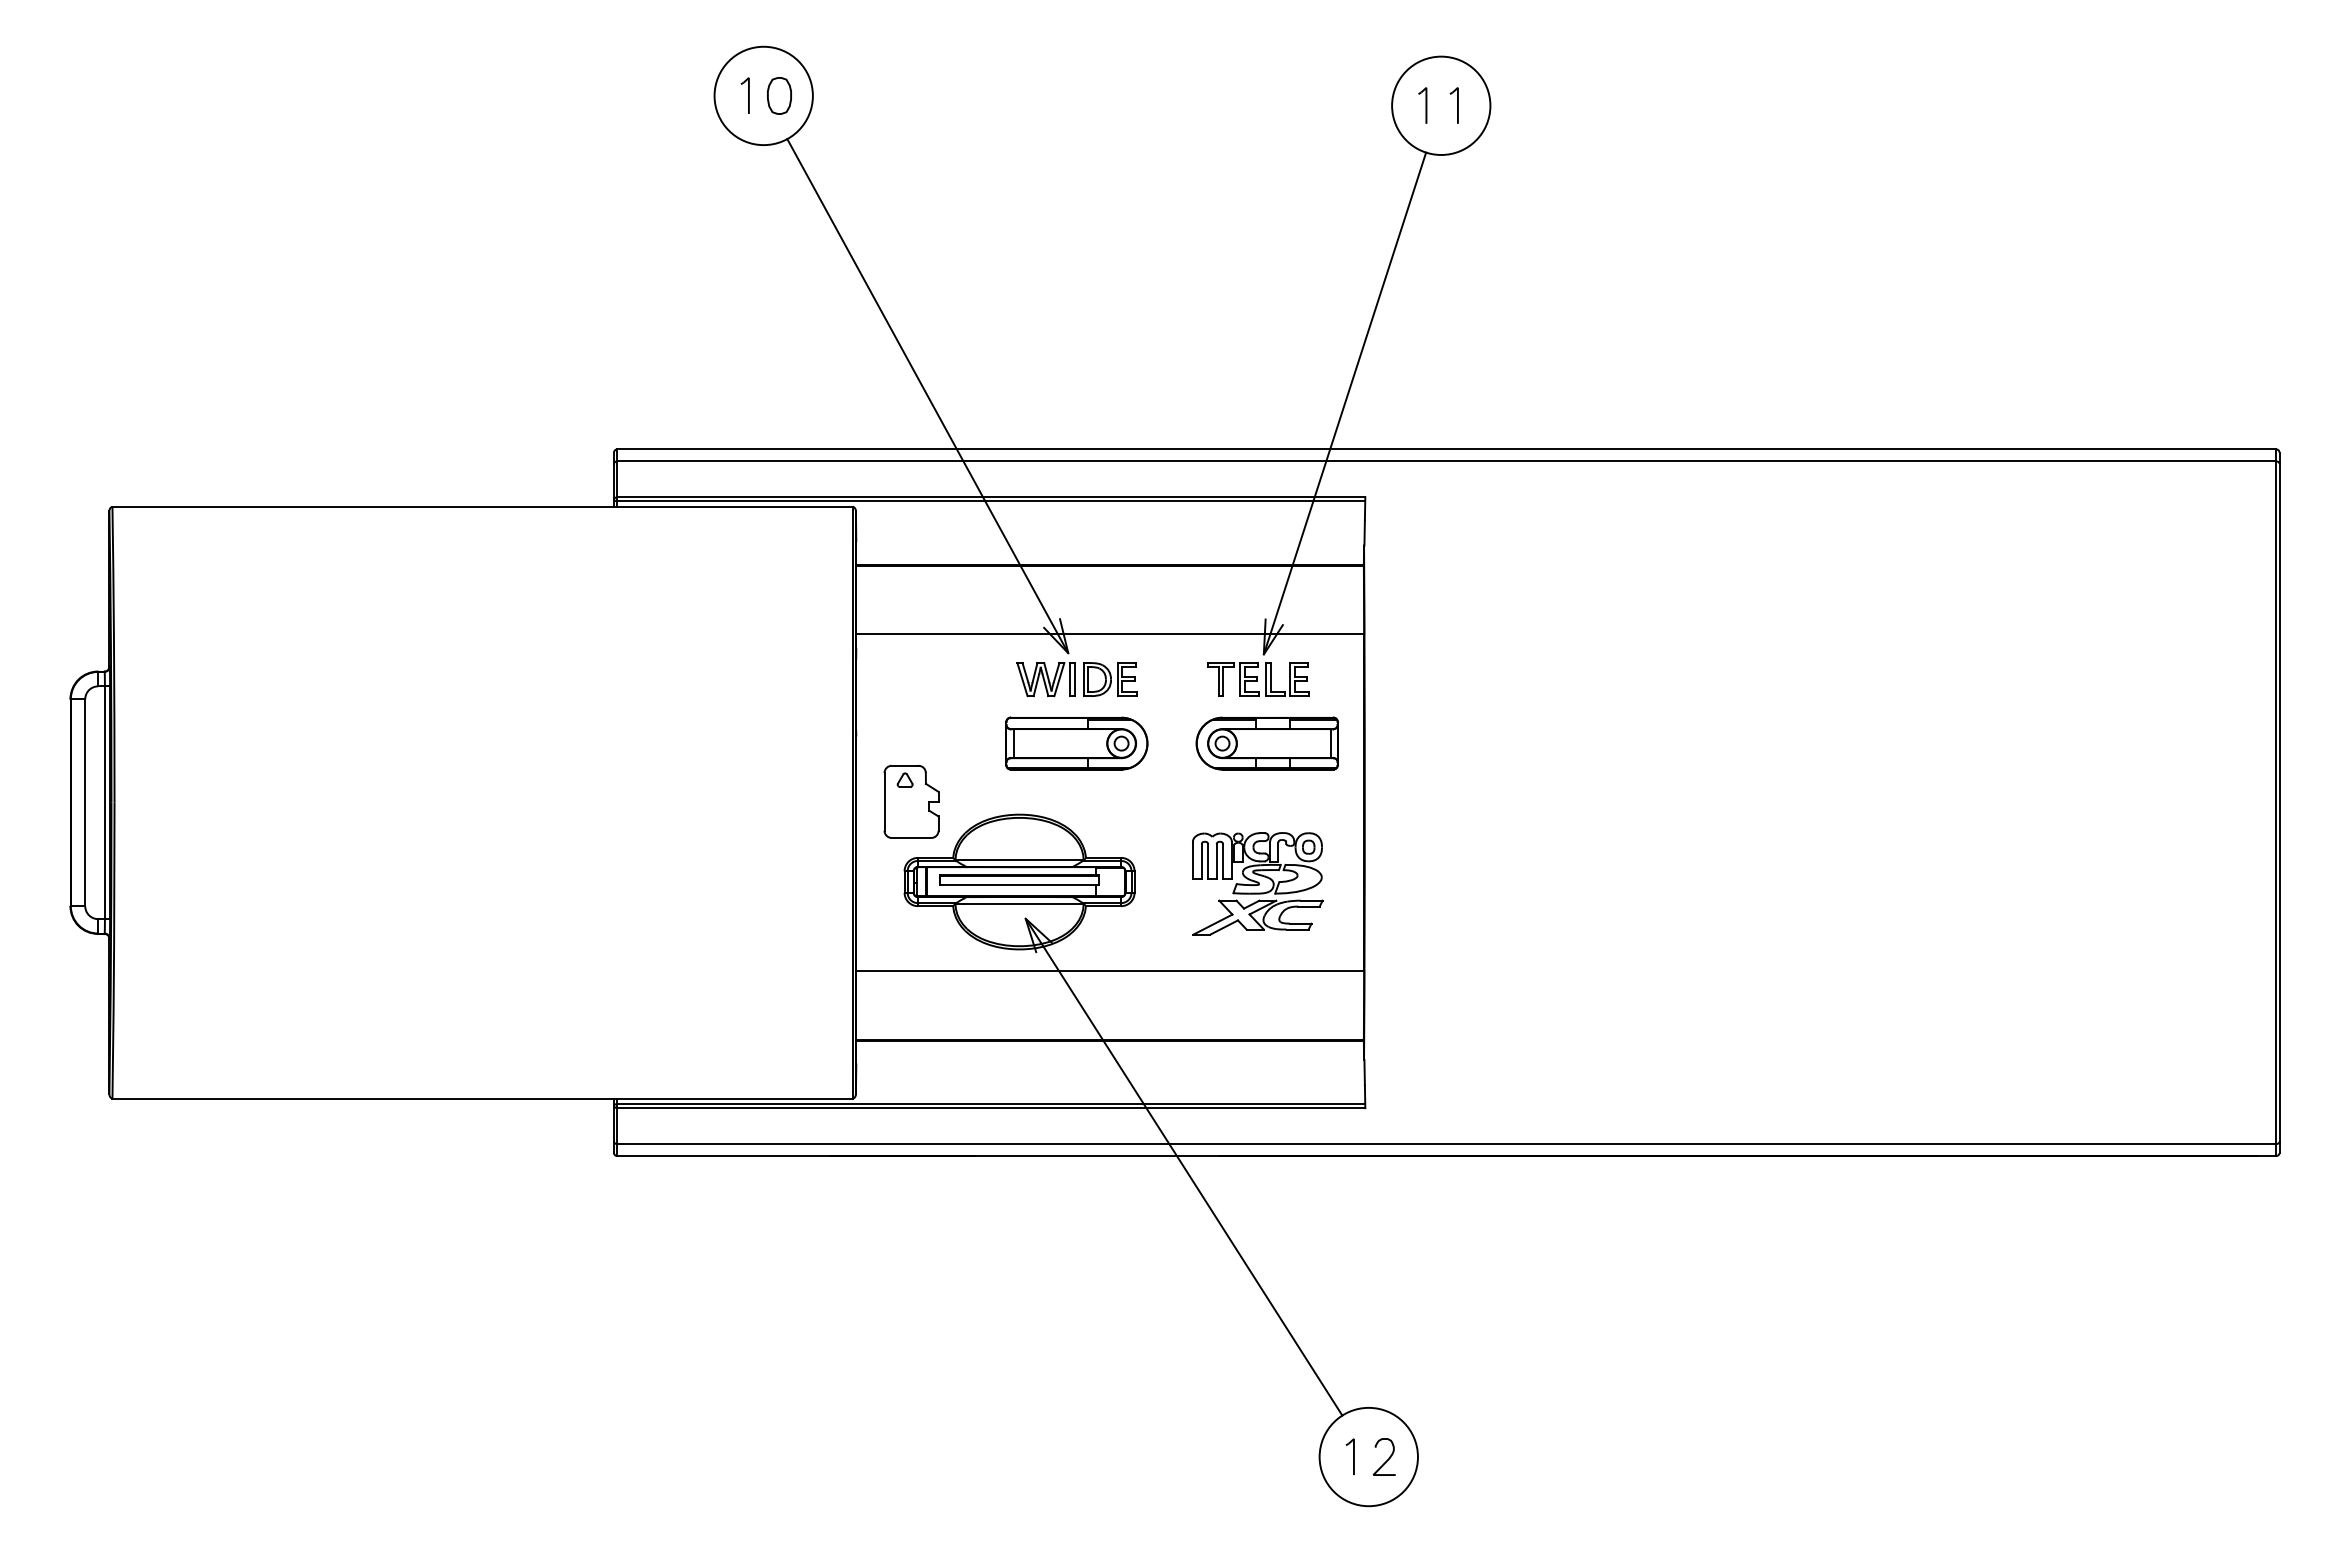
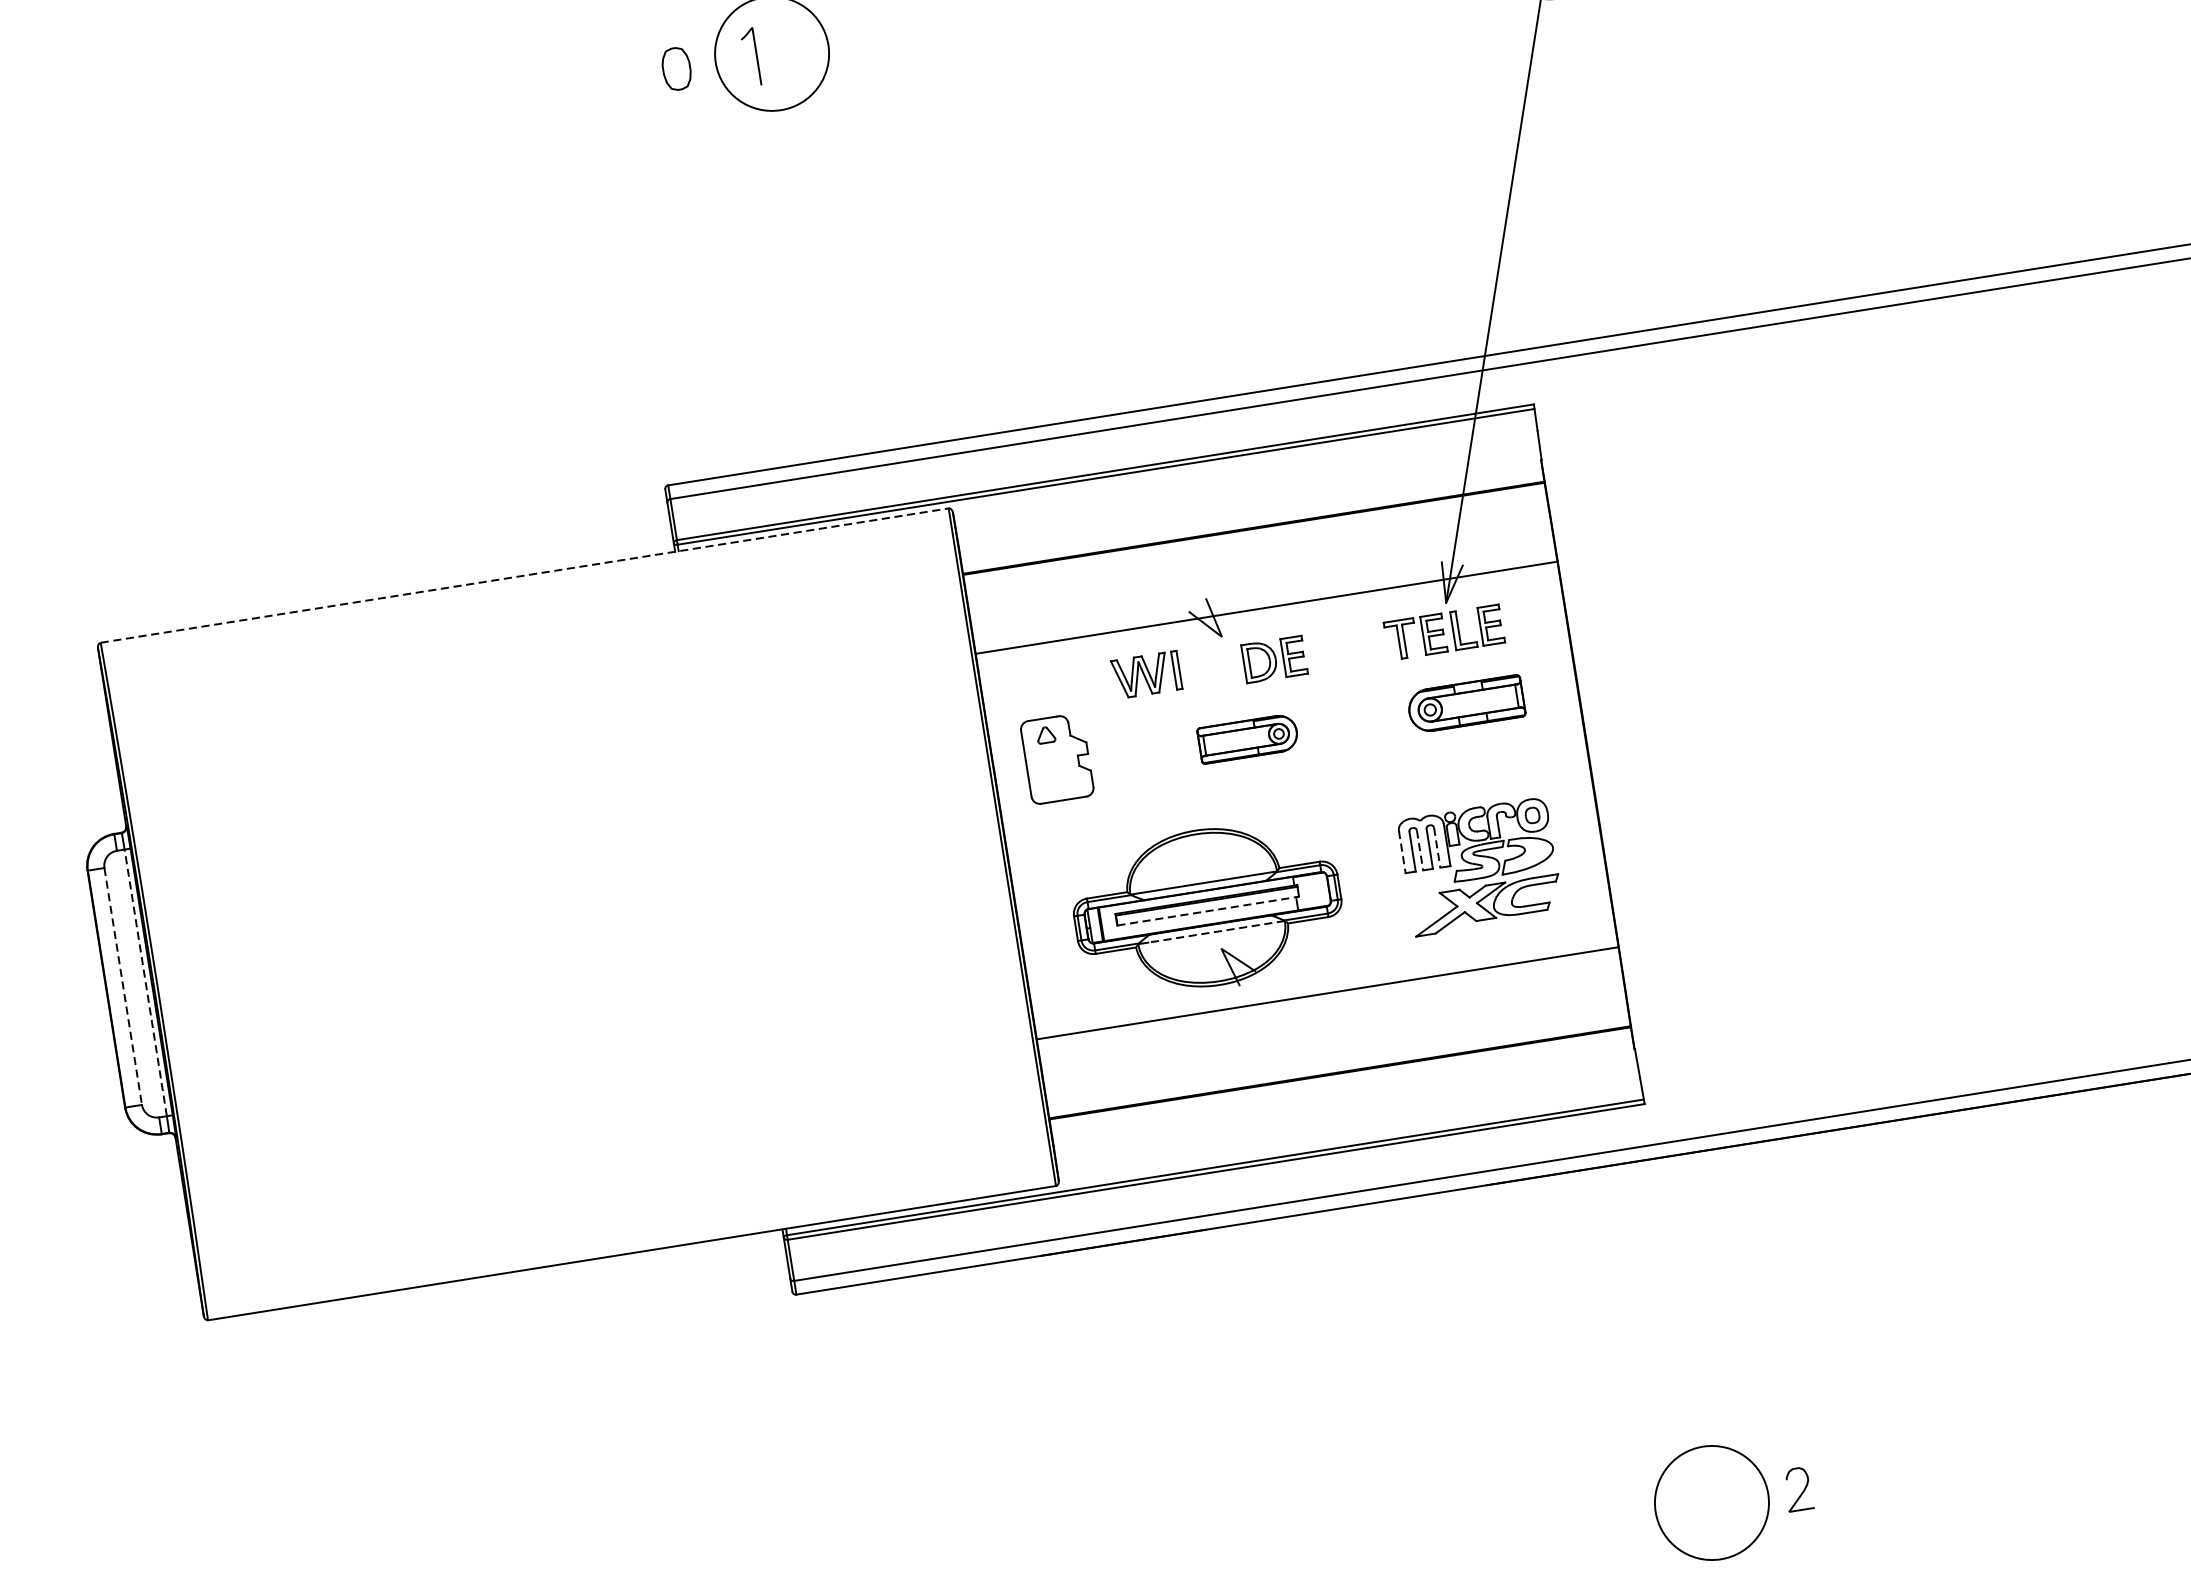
part: (744, 95) -> (749, 56), size x1.4
part: (779, 95) -> (676, 68), moved
line: (927, 396) -> (1014, 368), removed
line: (483, 506) -> (525, 574), solid -> dashed
part: (1045, 679) -> (1146, 675), moved
part: (1076, 743) -> (1247, 738), size x0.6
part: (1266, 743) -> (1465, 704), size x0.7
part: (911, 801) -> (1057, 758), moved
line: (104, 802) -> (145, 982), solid -> dashed
line: (85, 803) -> (123, 987), solid -> dashed
line: (1192, 861) -> (1402, 852), solid -> dashed
line: (1208, 862) -> (1420, 851), solid -> dashed
line: (1223, 862) -> (1437, 848), solid -> dashed
line: (1020, 884) -> (1209, 910), solid -> dashed
line: (1023, 903) -> (1216, 931), solid -> dashed
line: (1183, 1166) -> (1447, 1203), removed
part: (1349, 1456) -> (1689, 1505), removed
curve: (1387, 1459) -> (1802, 1491), moved

